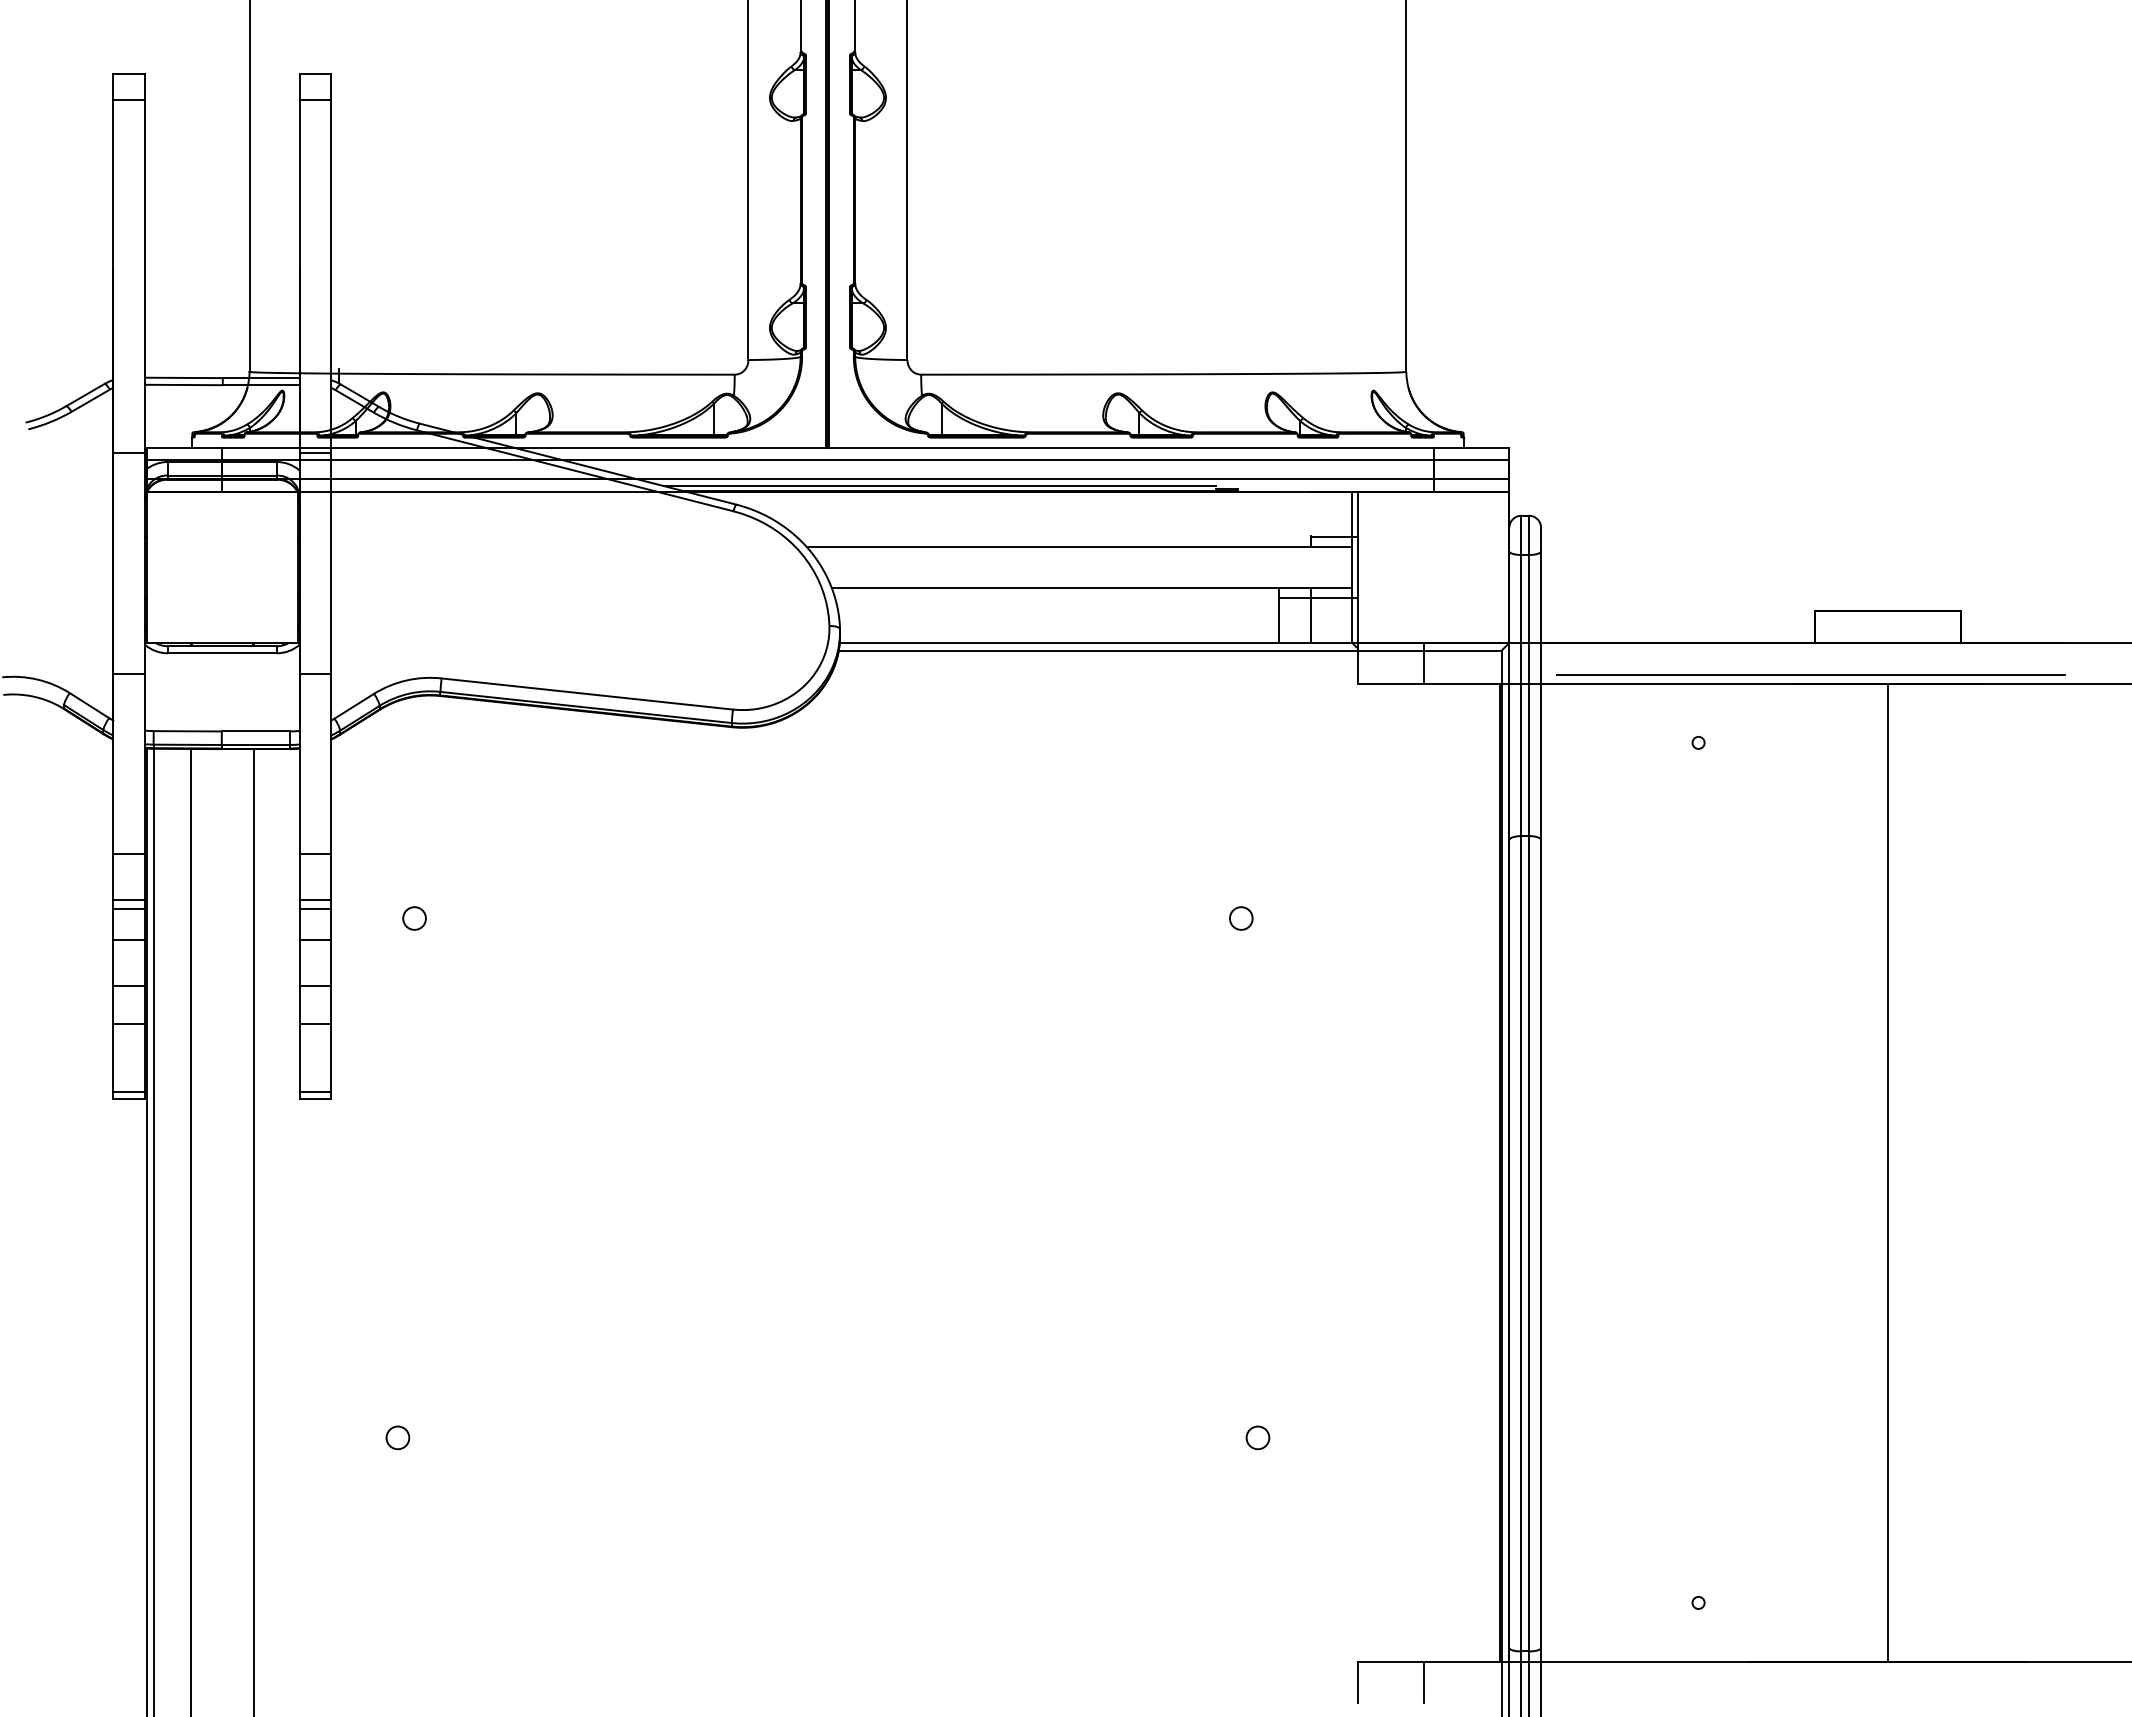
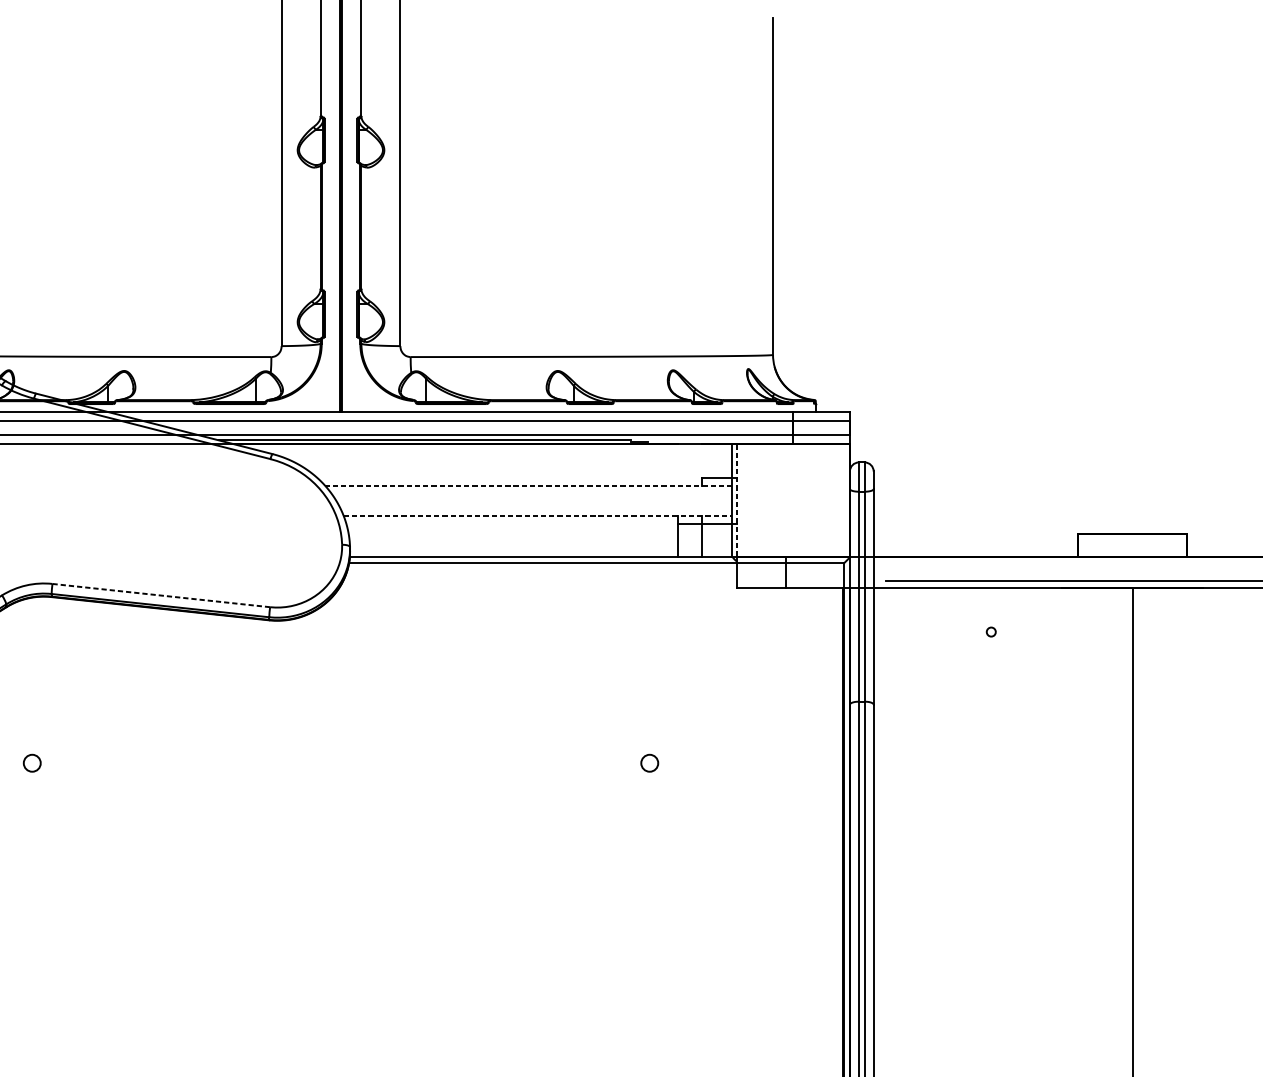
line: (1079, 546) -> (528, 485), solid -> dashed
line: (1357, 567) -> (736, 501), solid -> dashed
line: (1092, 587) -> (538, 516), solid -> dashed
line: (587, 694) -> (161, 595), solid -> dashed

